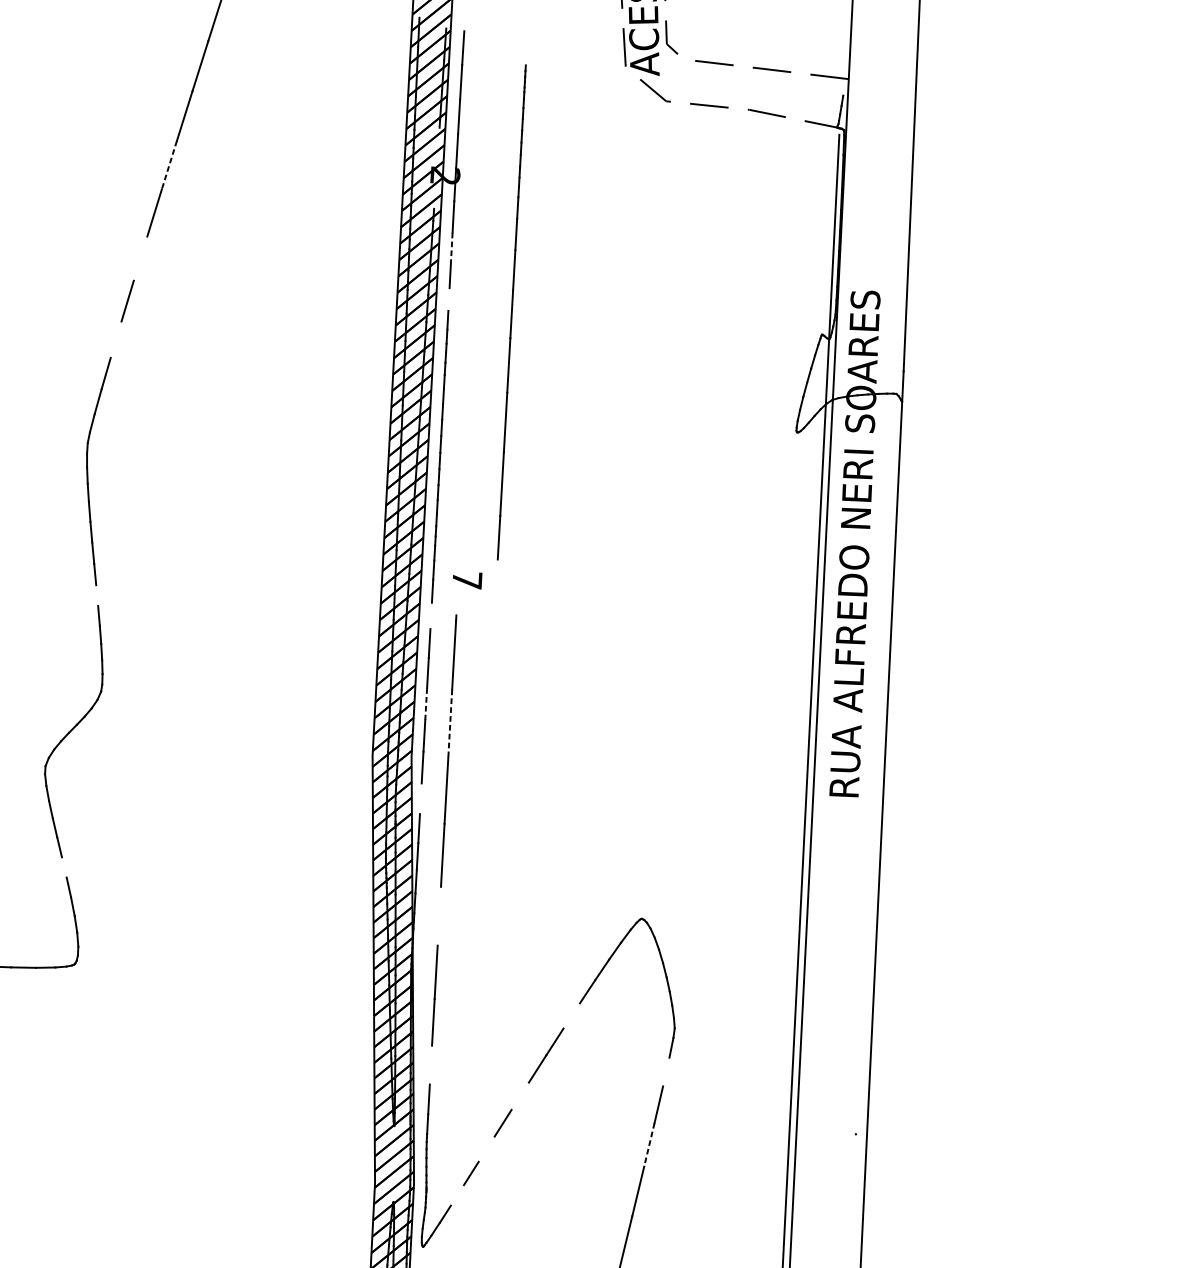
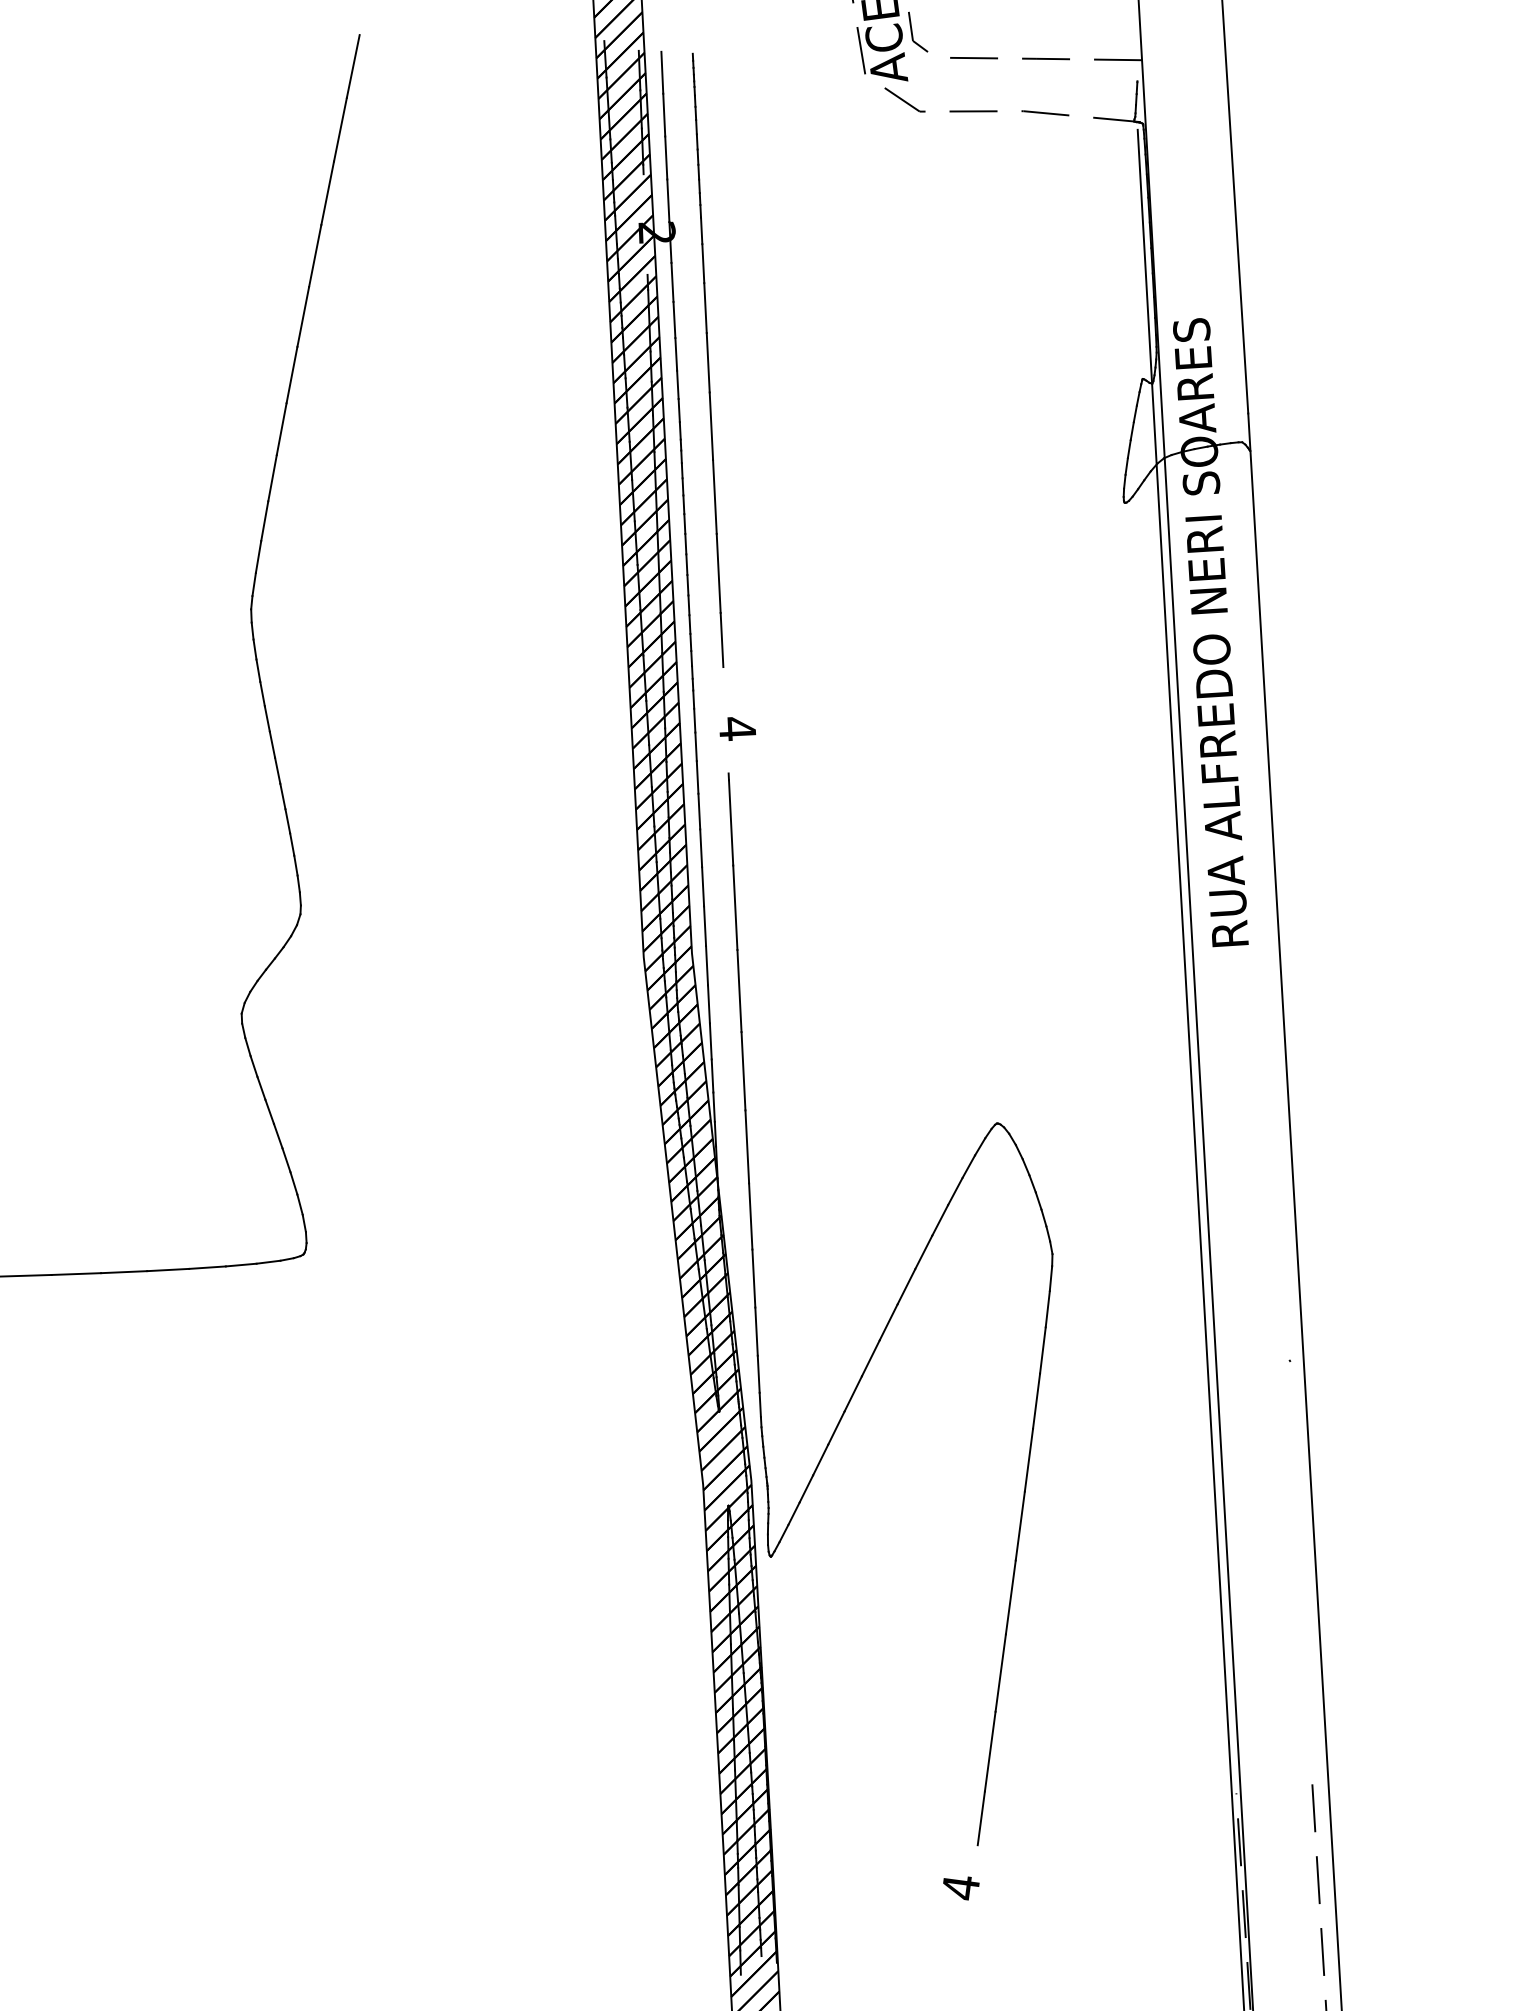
line: (169, 165) -> (315, 256), dashed -> solid
line: (451, 247) -> (674, 320), dashed -> solid
line: (140, 258) -> (291, 374), added
line: (448, 299) -> (677, 384), added
line: (511, 311) -> (707, 359), moved
line: (116, 339) -> (272, 478), added
text: (467, 580) -> (737, 728), 7 -> 4
line: (96, 595) -> (282, 796), added
line: (431, 615) -> (697, 777), added
line: (426, 703) -> (703, 886), dashed -> solid
line: (450, 724) -> (735, 908), dashed -> solid
line: (420, 798) -> (708, 1004), added
line: (63, 866) -> (277, 1135), added
line: (439, 915) -> (747, 1146), added
line: (571, 1015) -> (923, 1252), added
line: (430, 1064) -> (756, 1331), added
line: (666, 1072) -> (1047, 1309), added
line: (519, 1096) -> (870, 1358), added
line: (649, 1145) -> (1036, 1401), dashed -> solid
line: (486, 1148) -> (836, 1427), added
line: (457, 1195) -> (806, 1488), added

